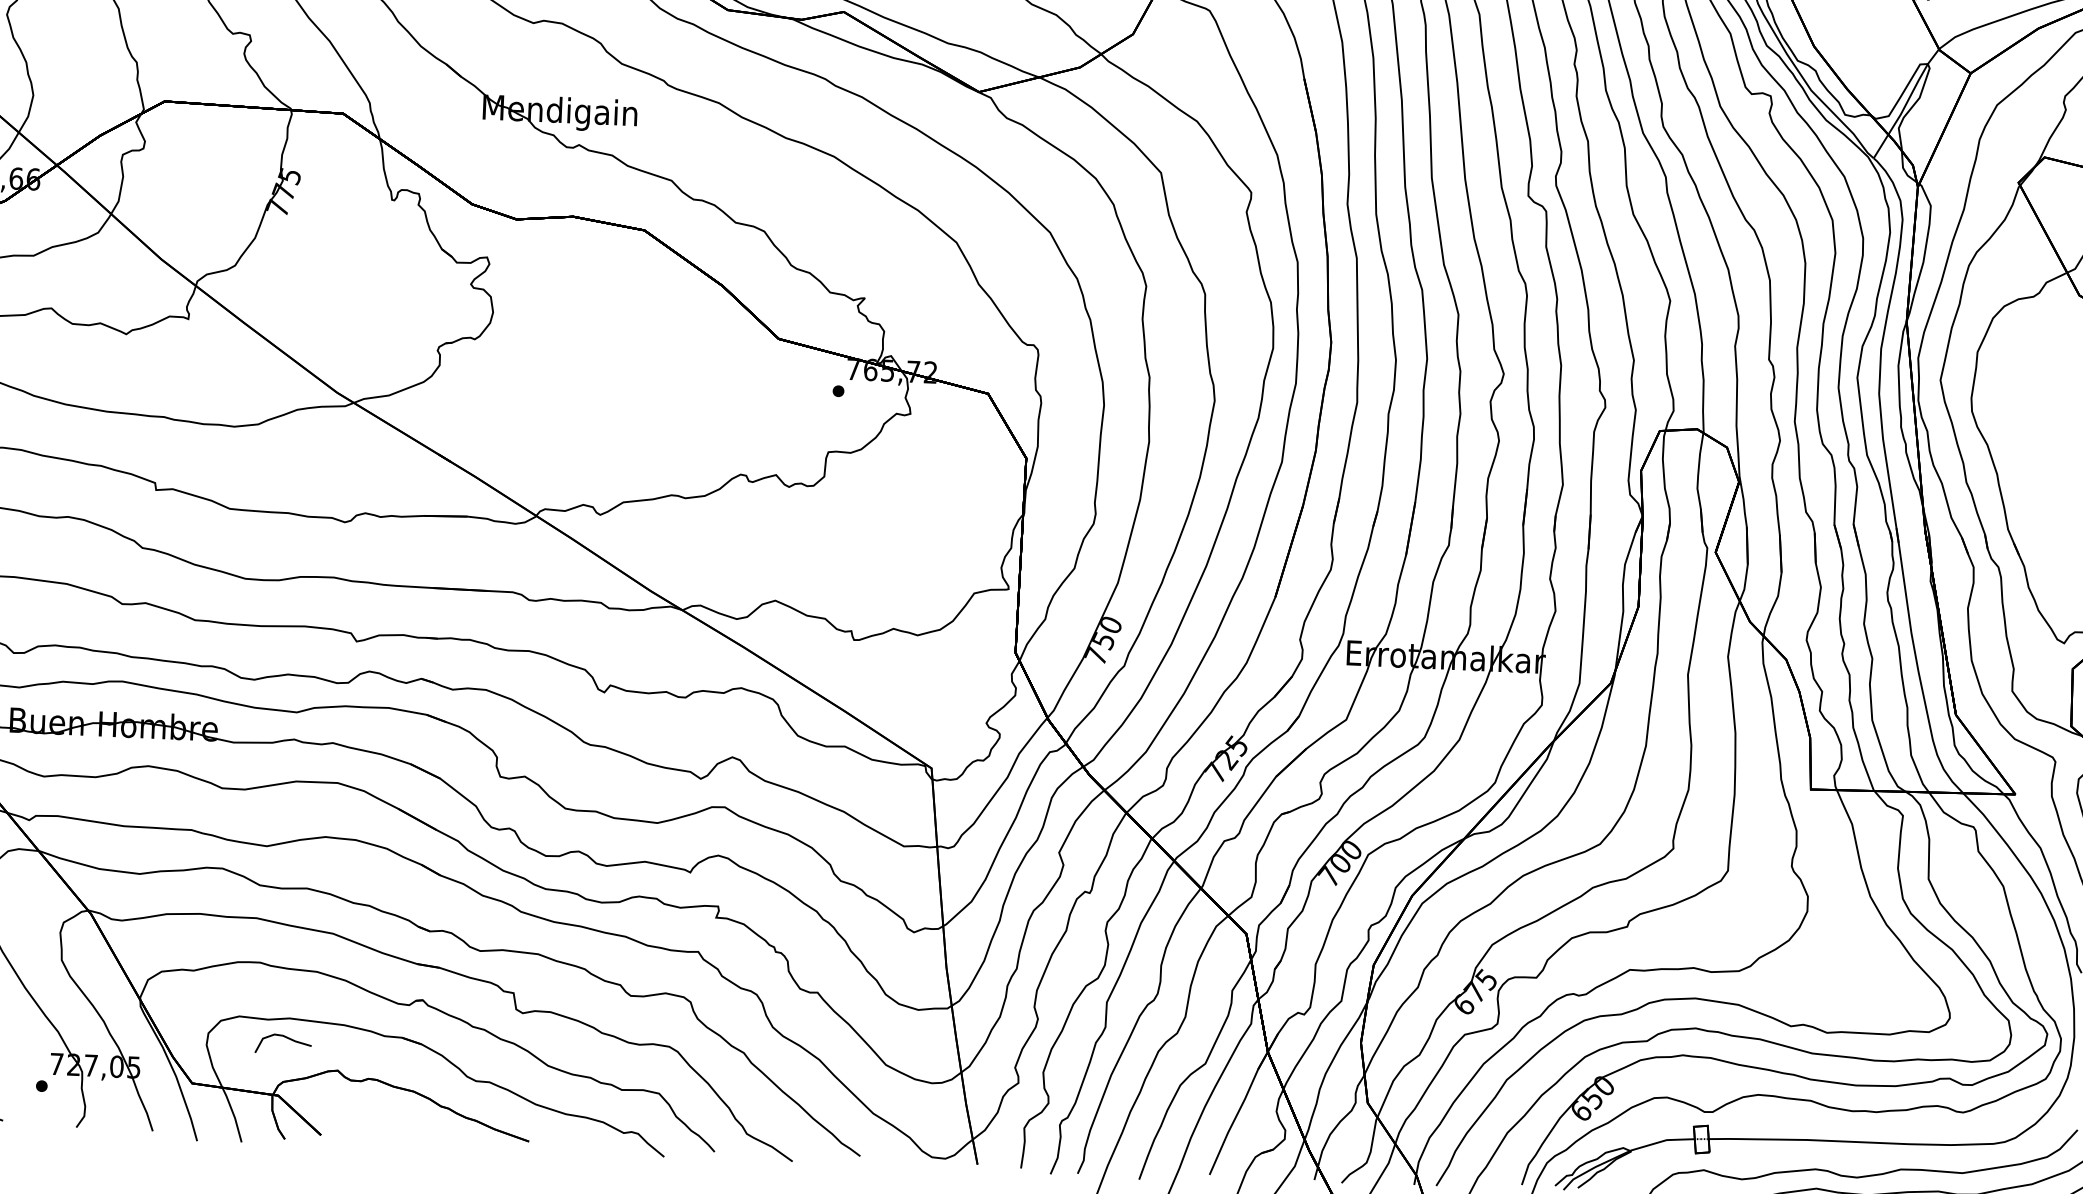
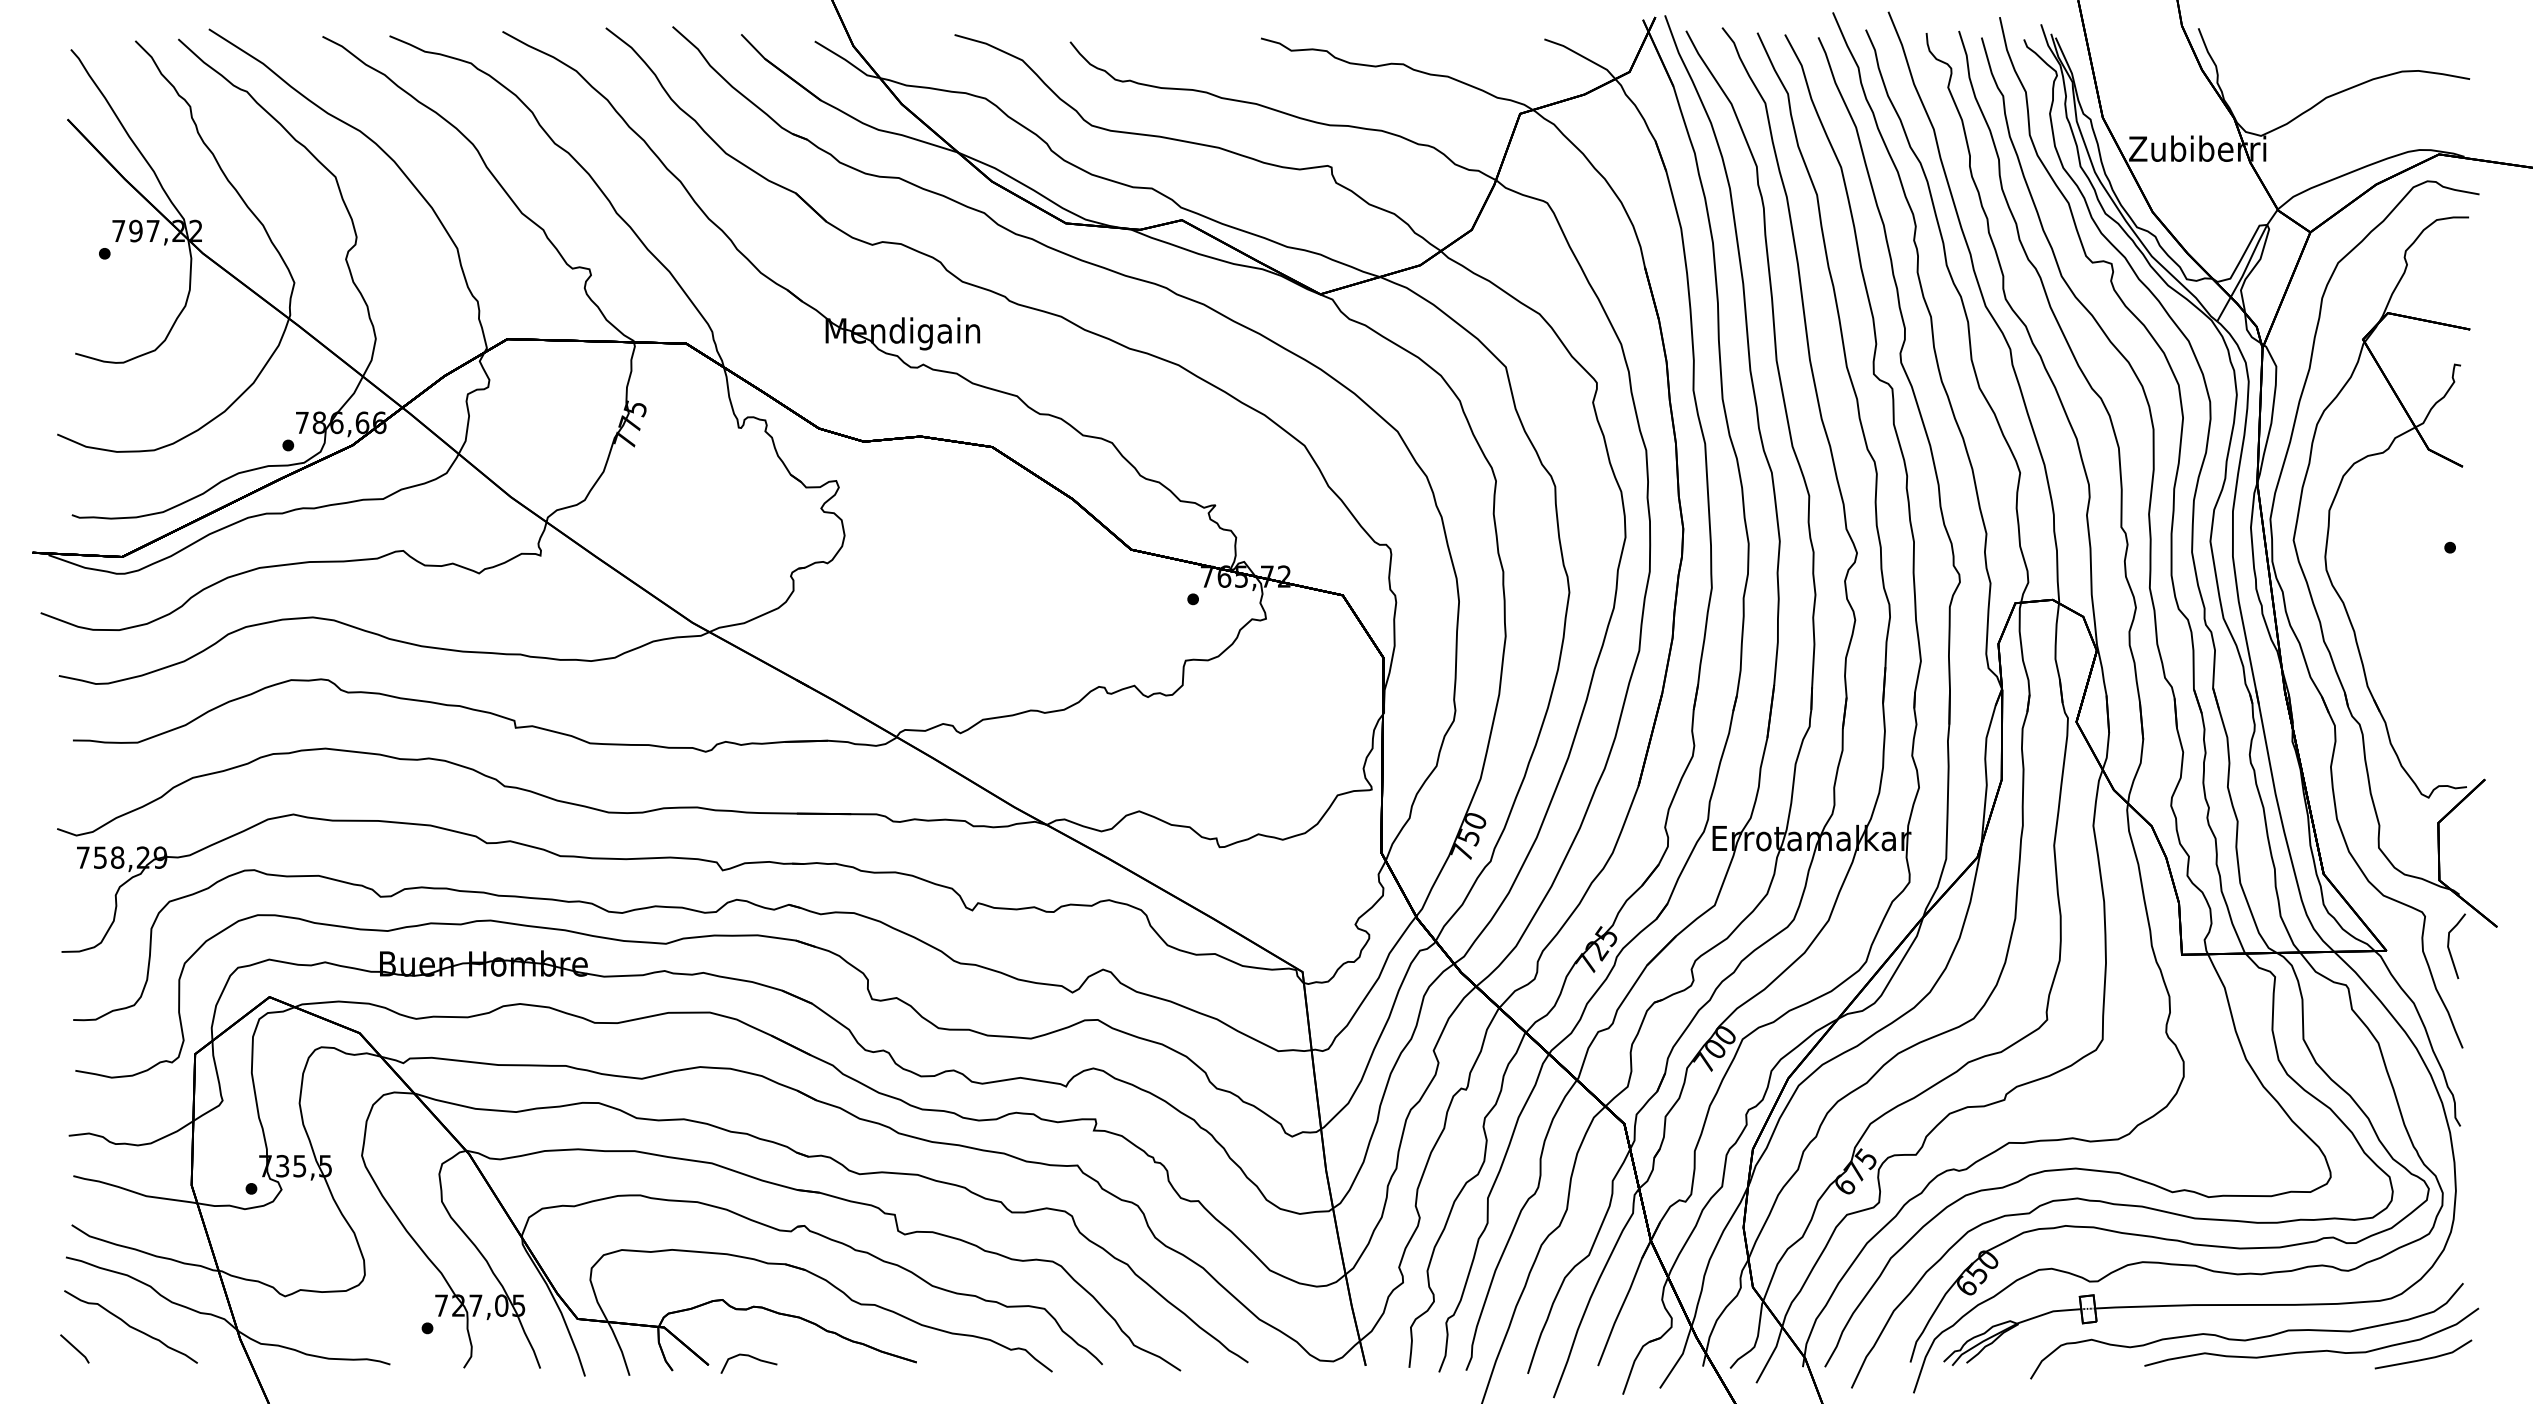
part: (285, 1037) -> (750, 1357), moved

